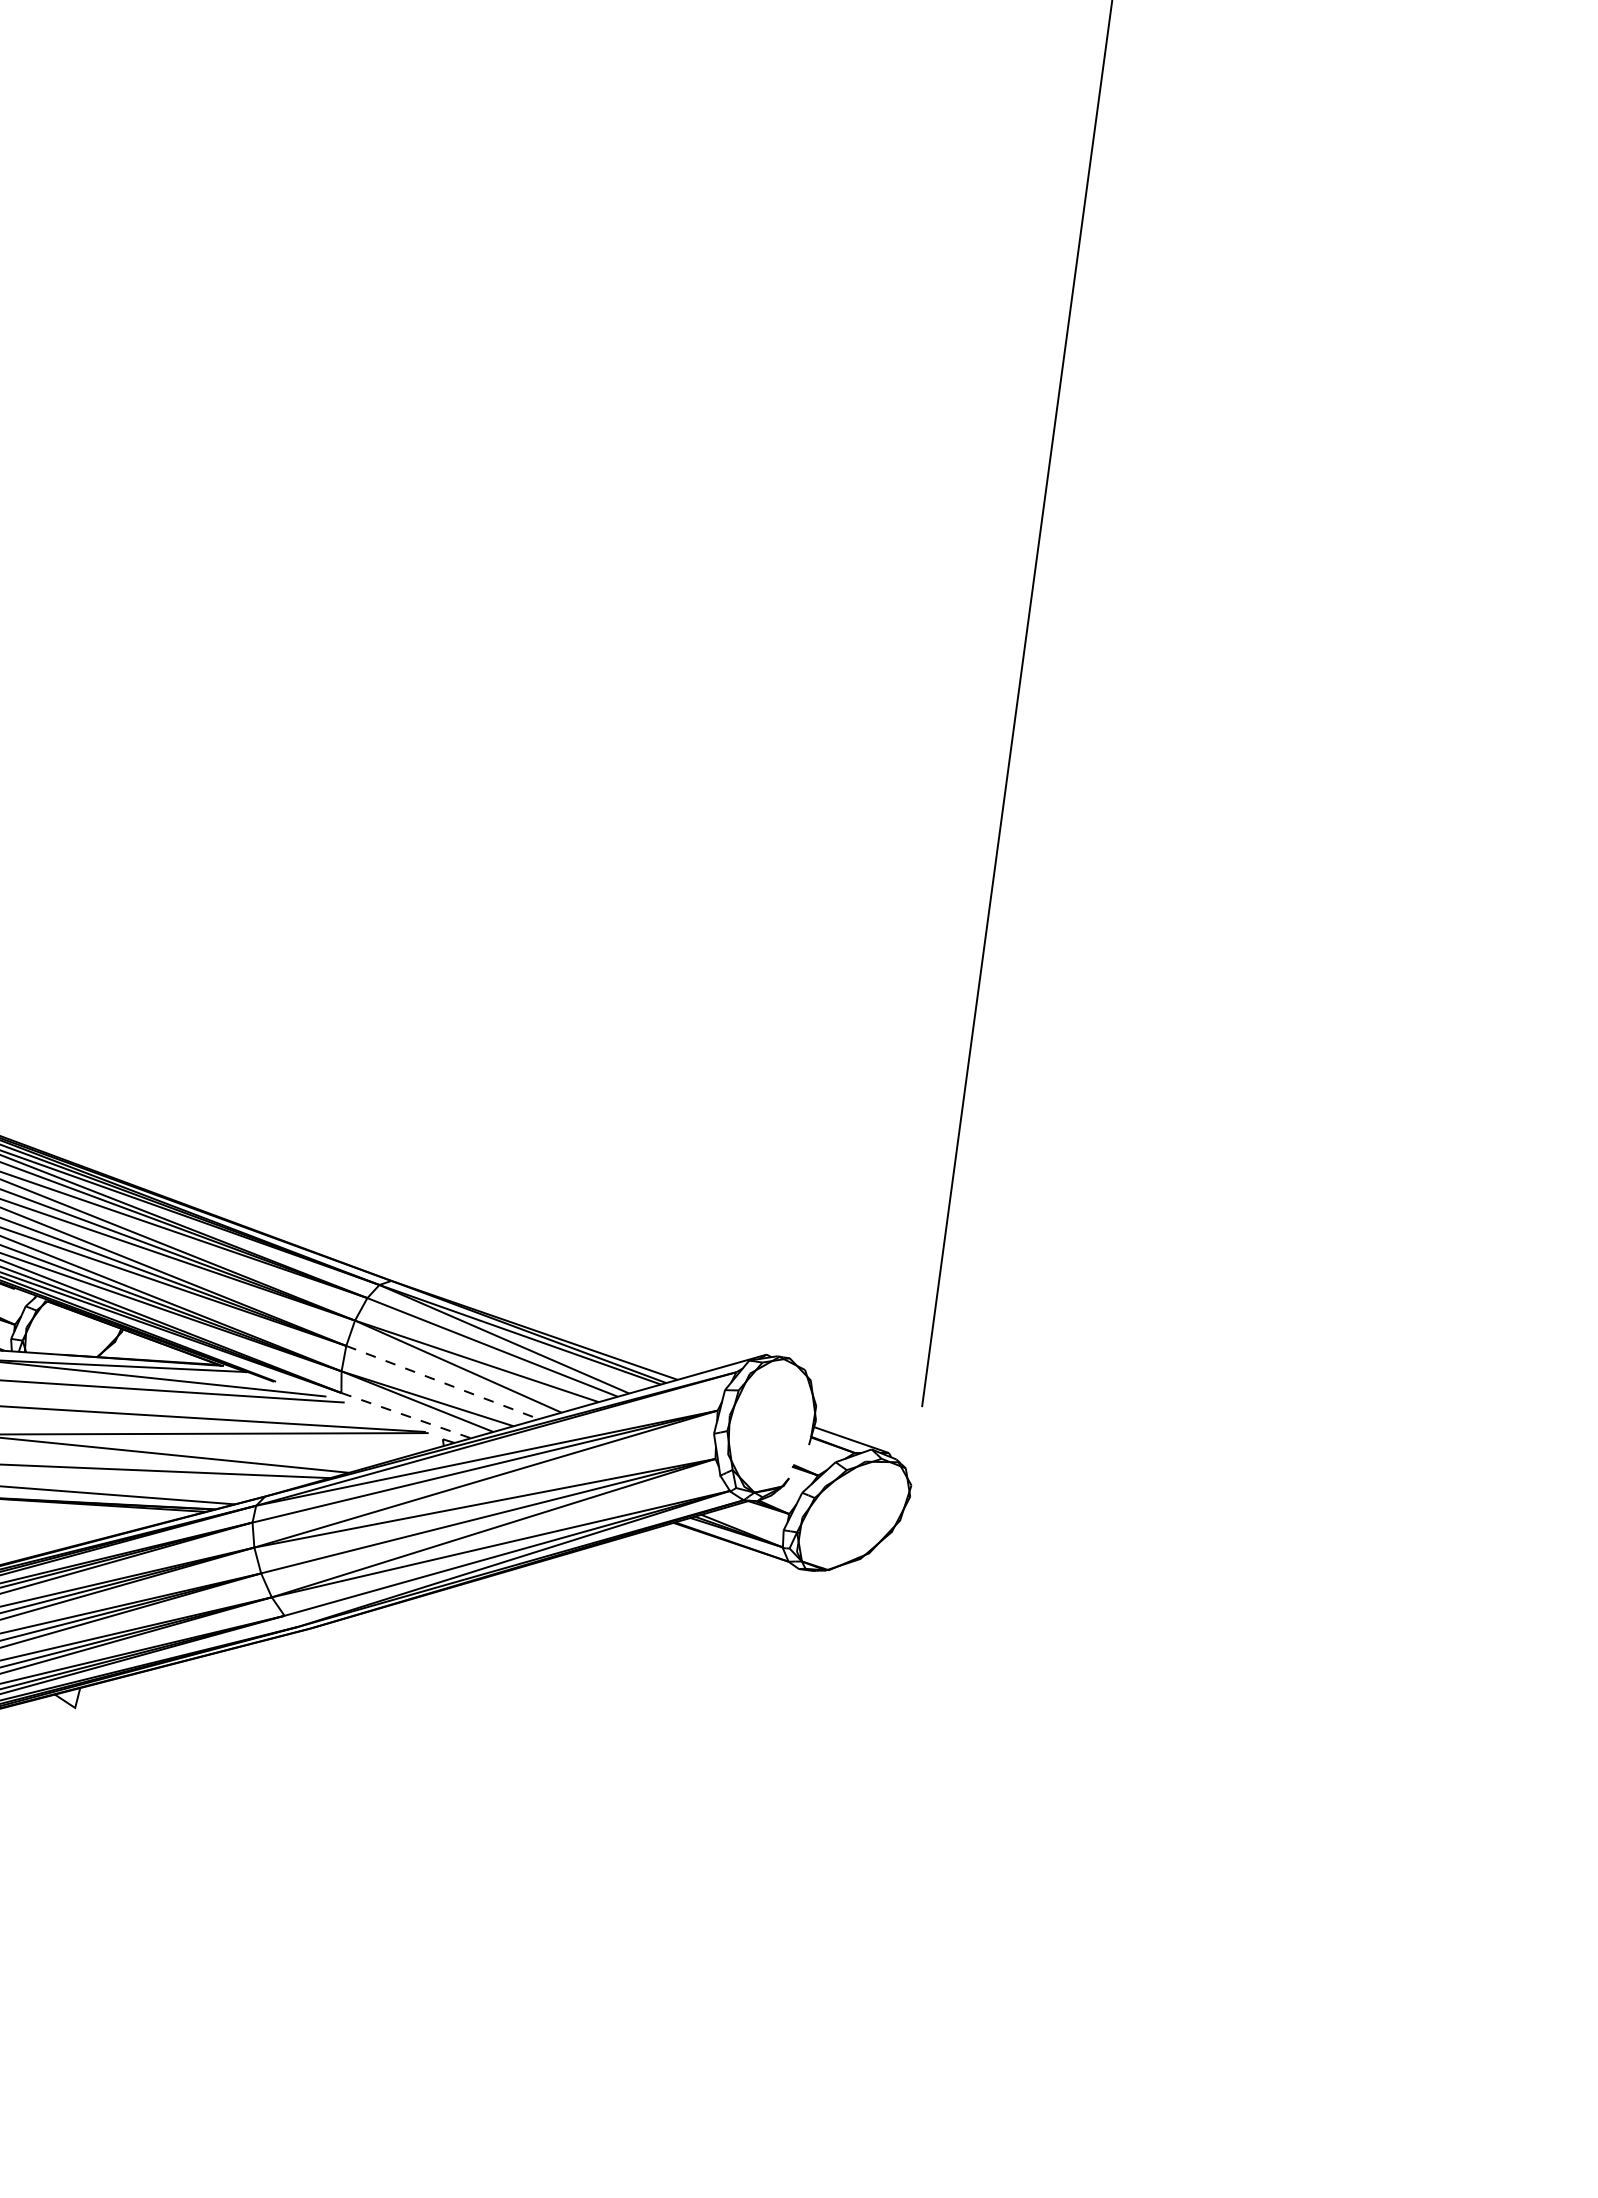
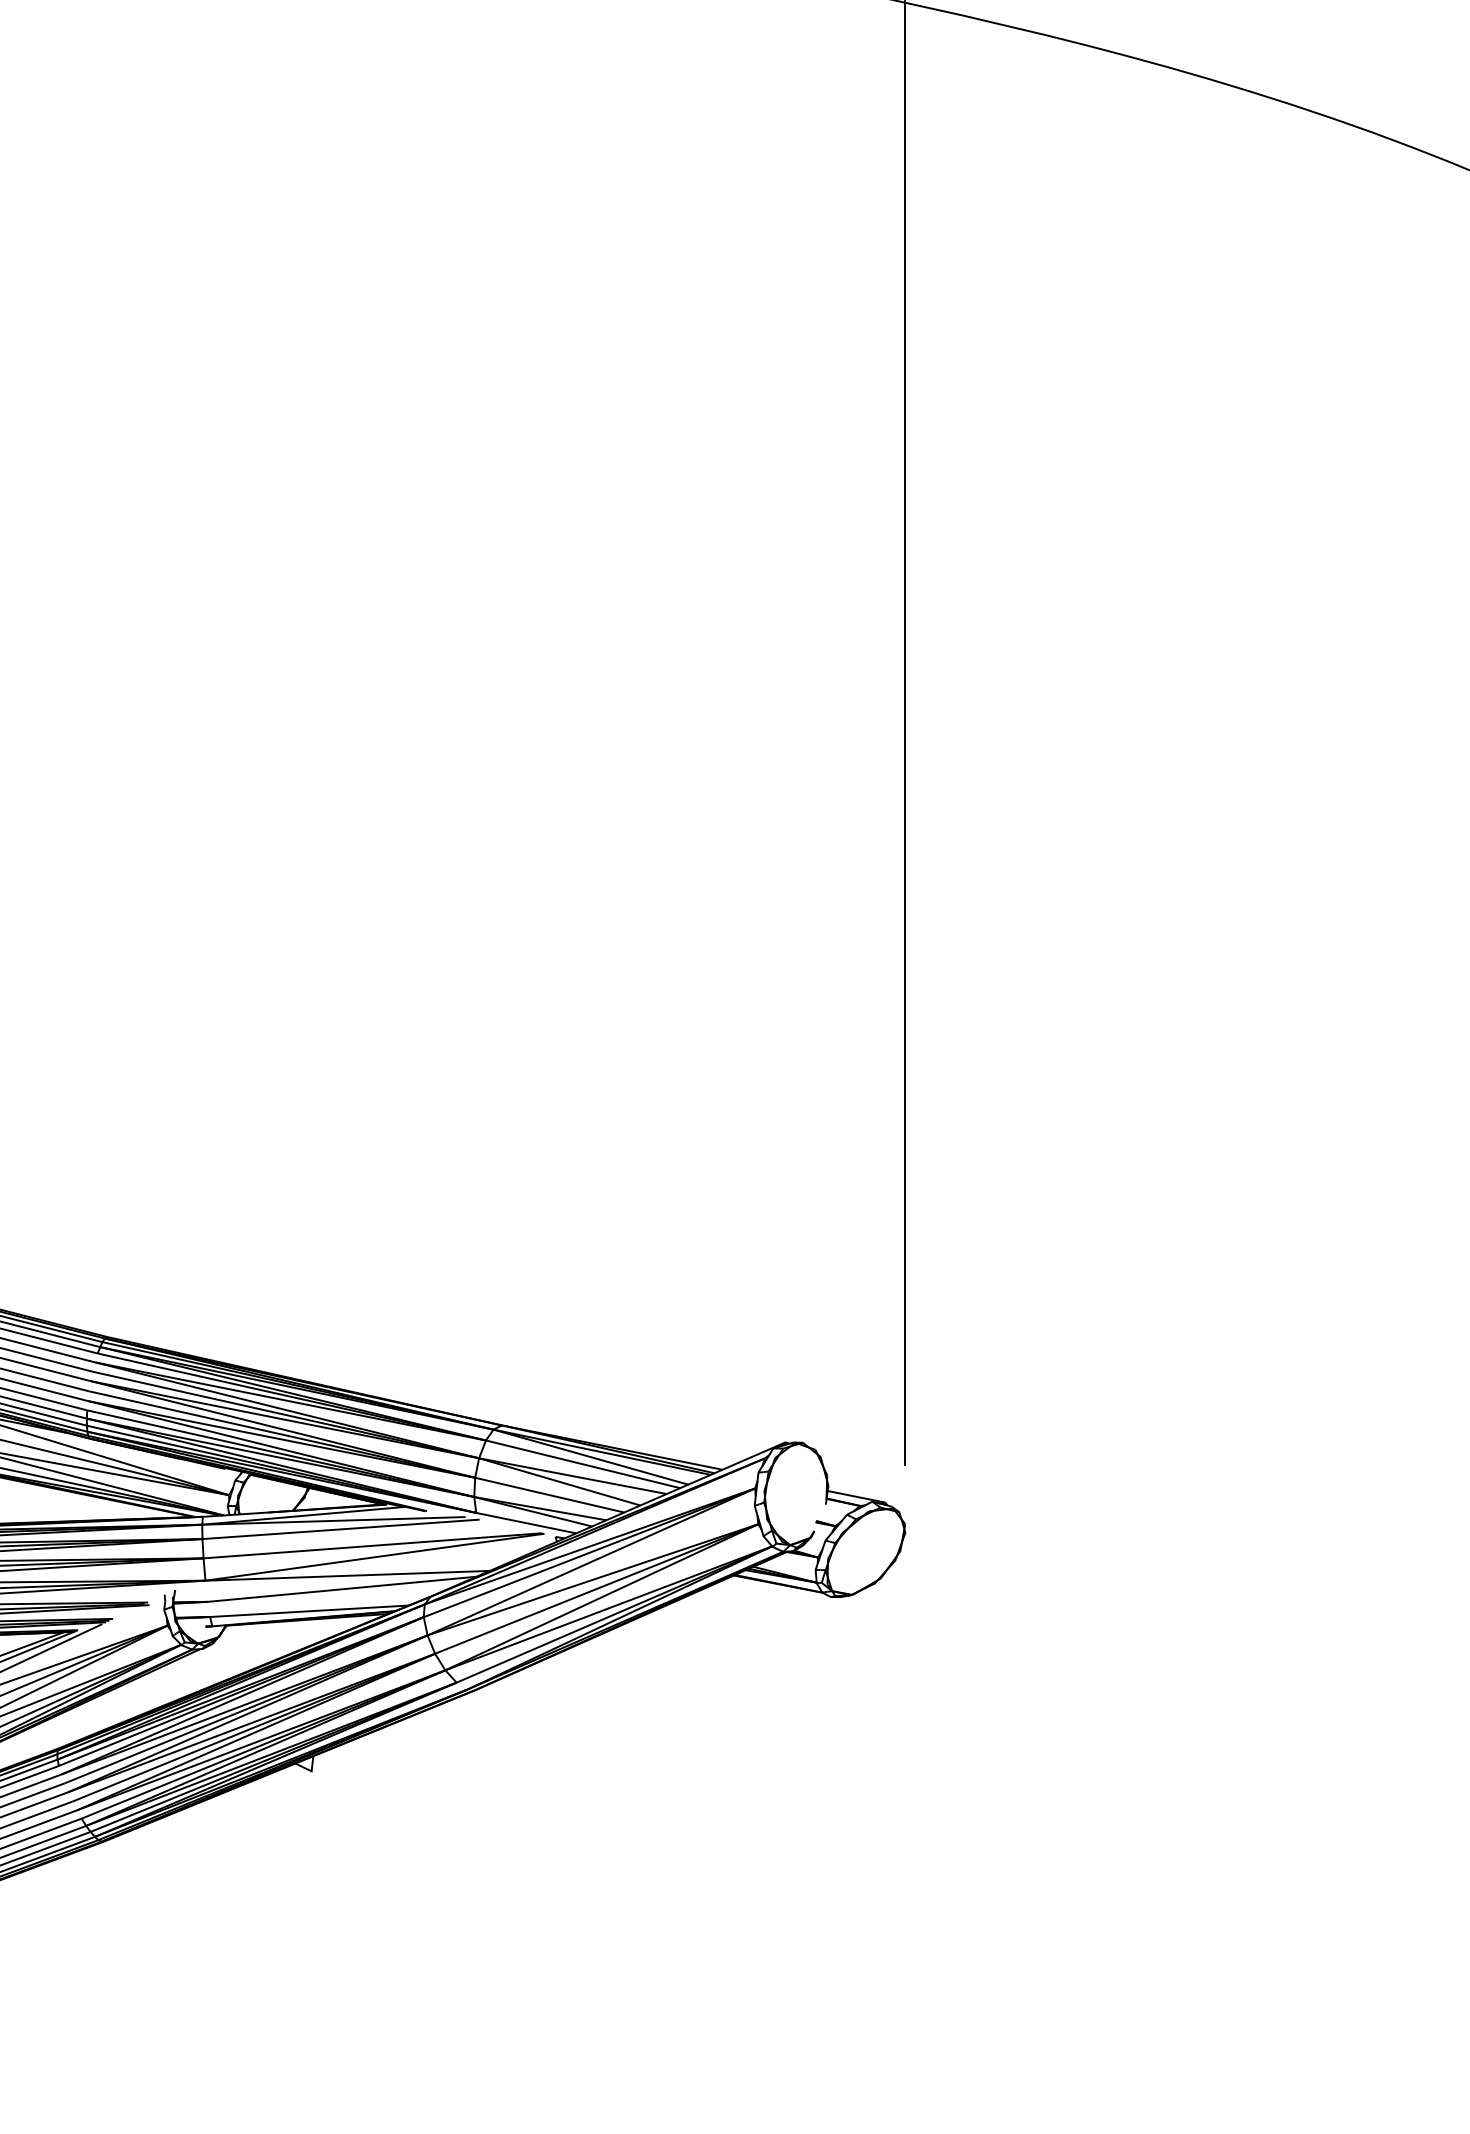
line: (442, 1382) -> (549, 1495), dashed -> solid
line: (406, 1416) -> (526, 1523), dashed -> solid

